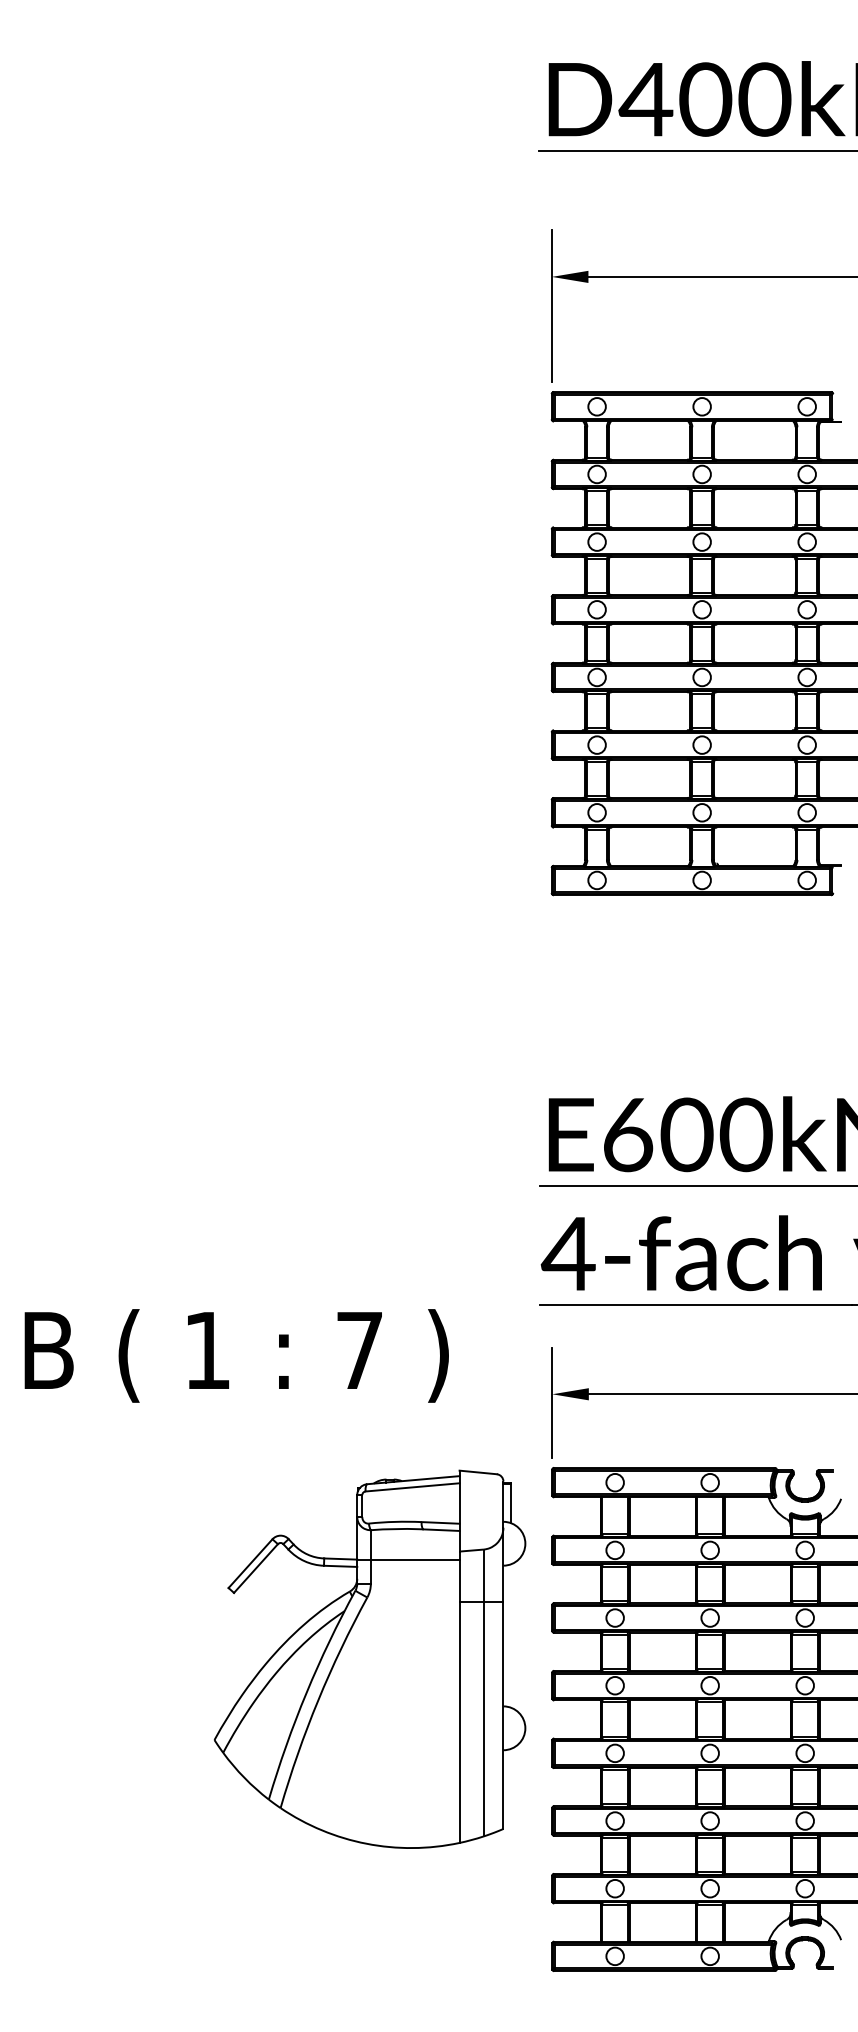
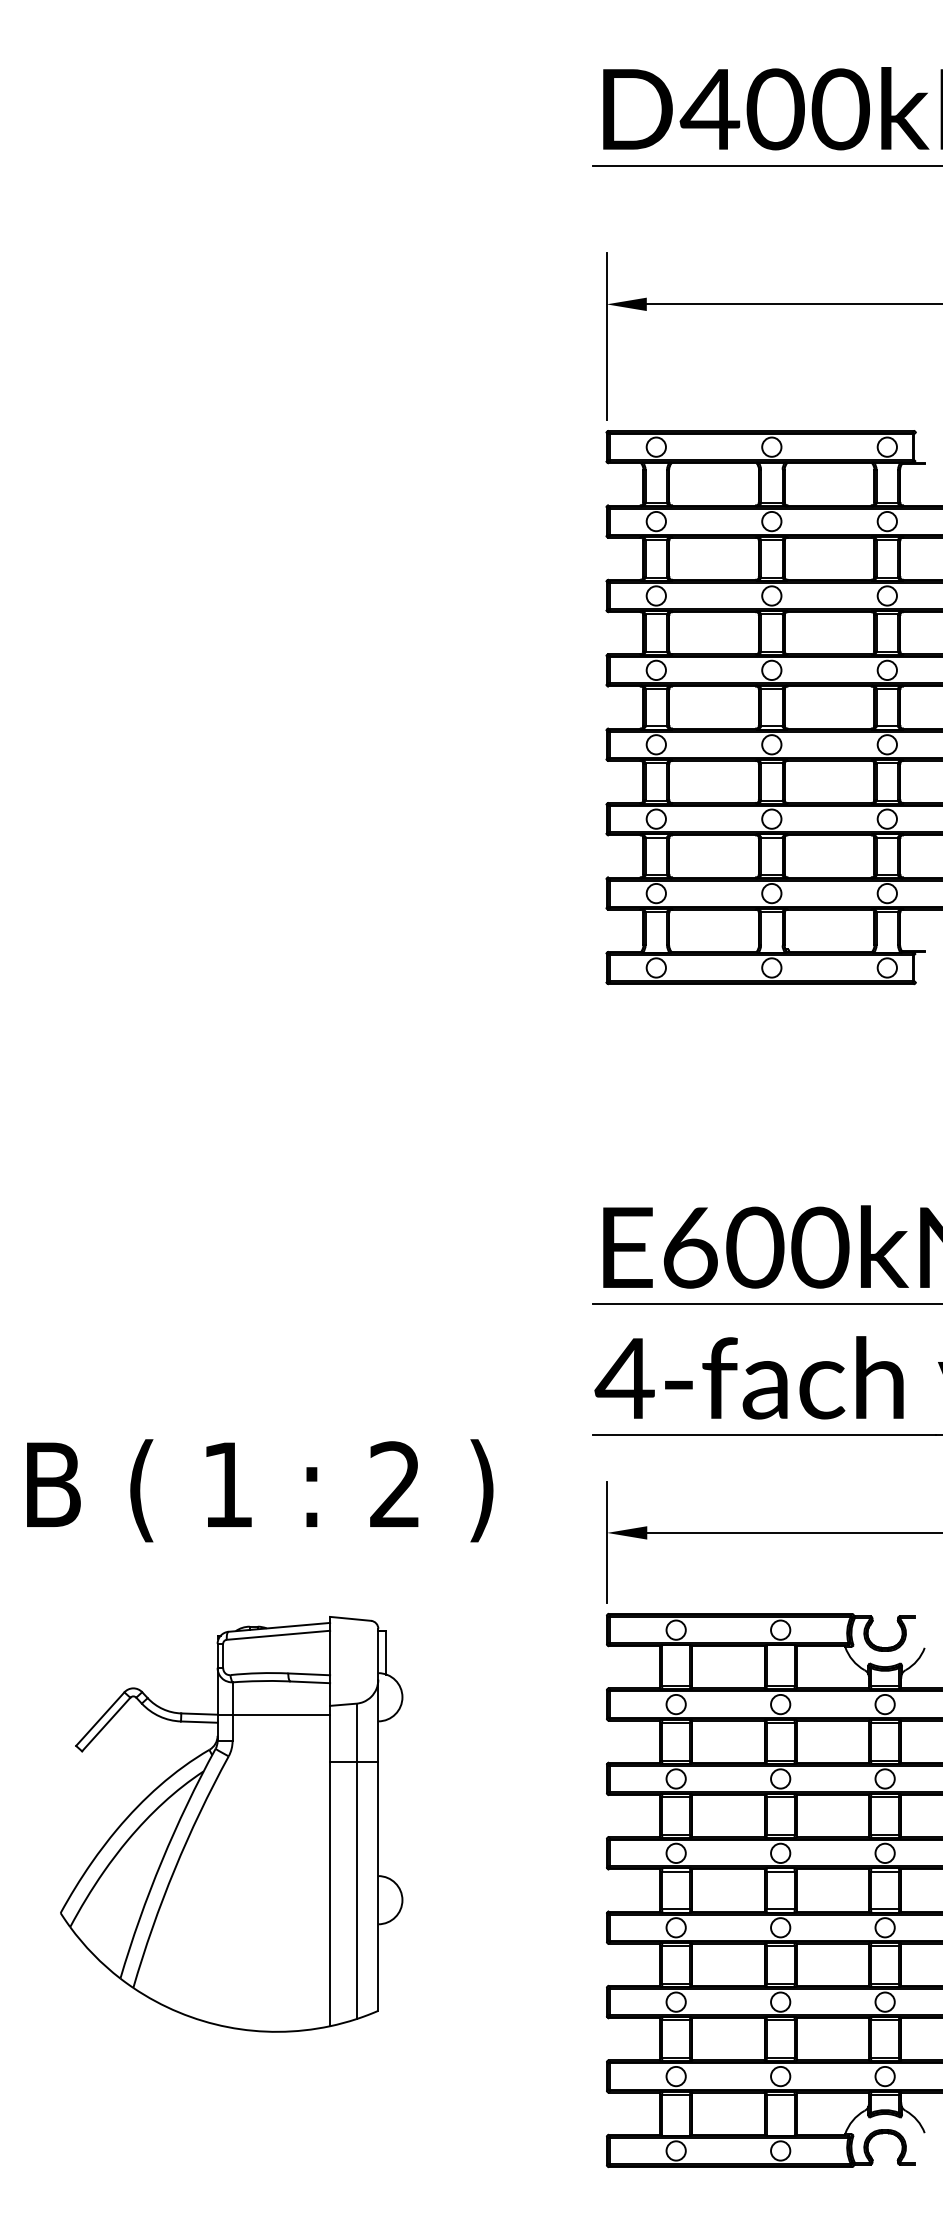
text: (358, 1349) -> (394, 1483), 7 -> 2
part: (369, 1659) -> (231, 1824), moved

